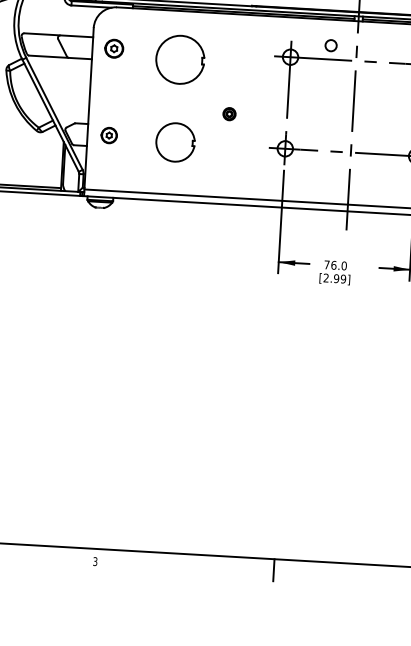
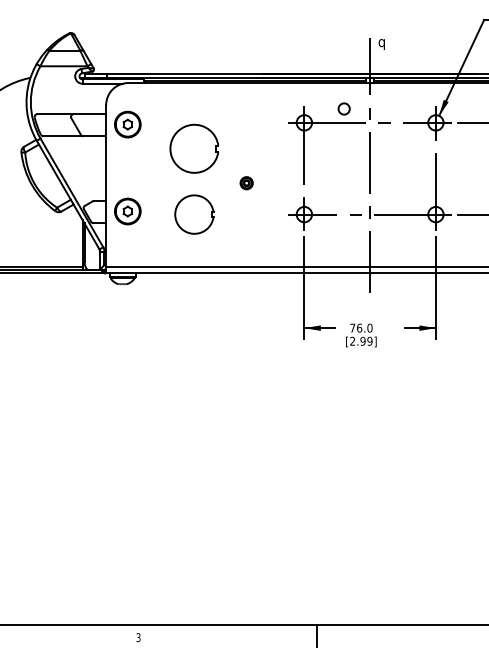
part: (113, 48) -> (127, 124), size x1.43
part: (180, 59) -> (194, 148), moved
part: (108, 135) -> (127, 211), size x1.67

